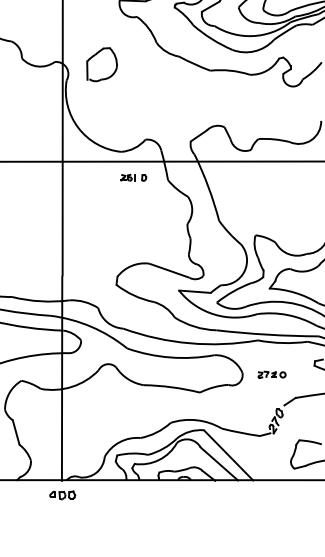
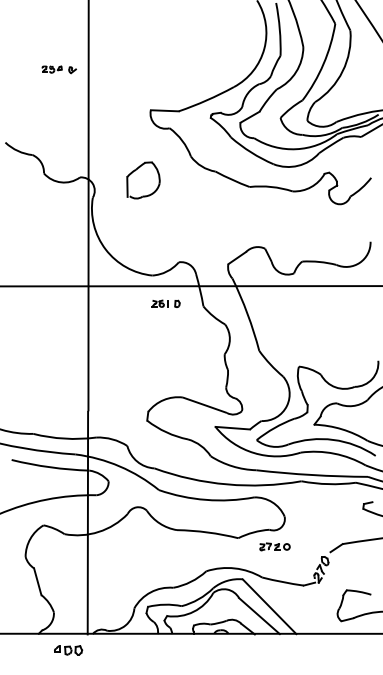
part: (102, 64) -> (143, 180), moved
part: (271, 374) -> (274, 546), moved
part: (62, 495) -> (68, 650), moved

